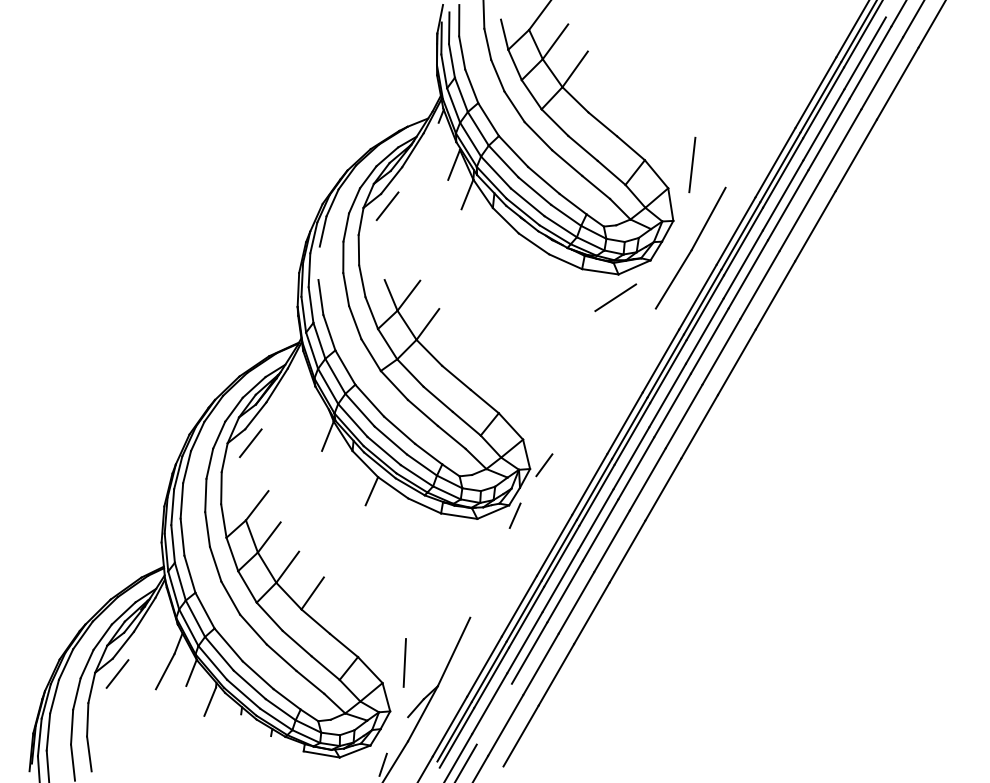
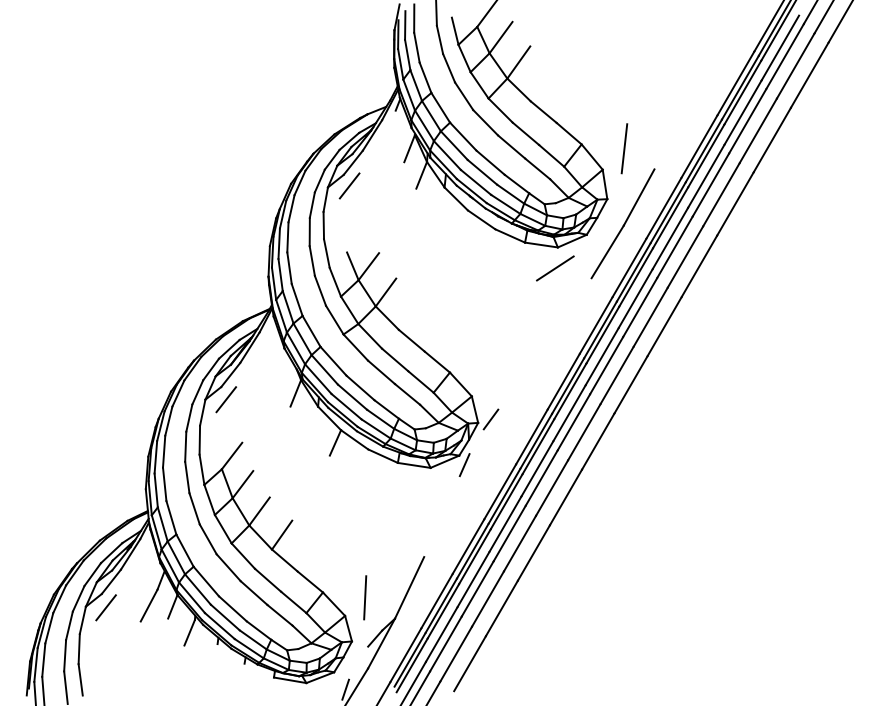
line: (318, 263) -> (287, 237), added
line: (493, 713) -> (445, 643), added

